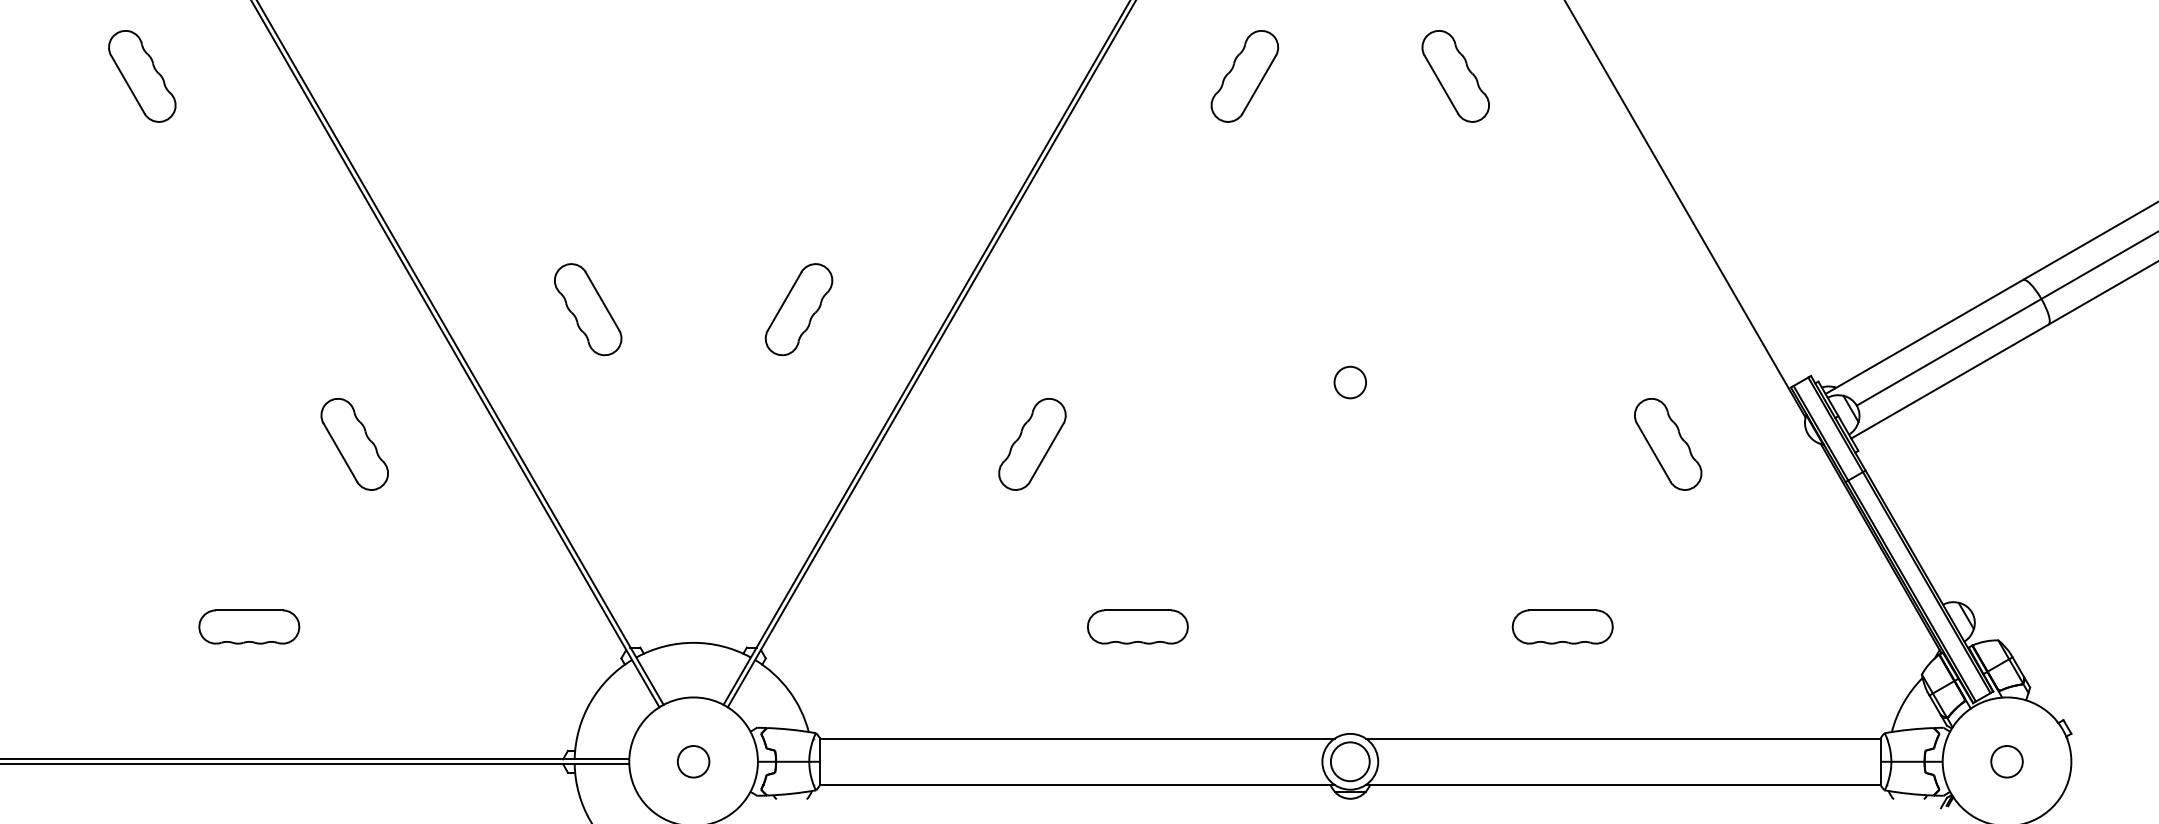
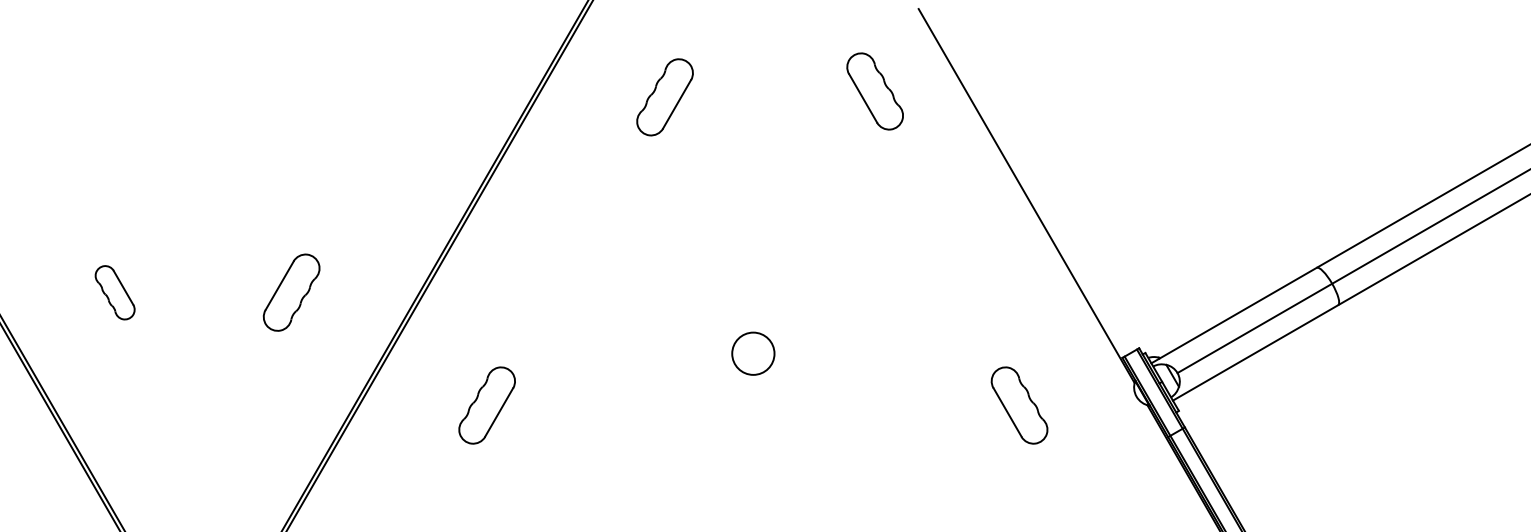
part: (1455, 76) -> (874, 91), moved
part: (588, 309) -> (115, 292), size x0.7
circle: (1350, 382) -> (753, 353), size x1.6

